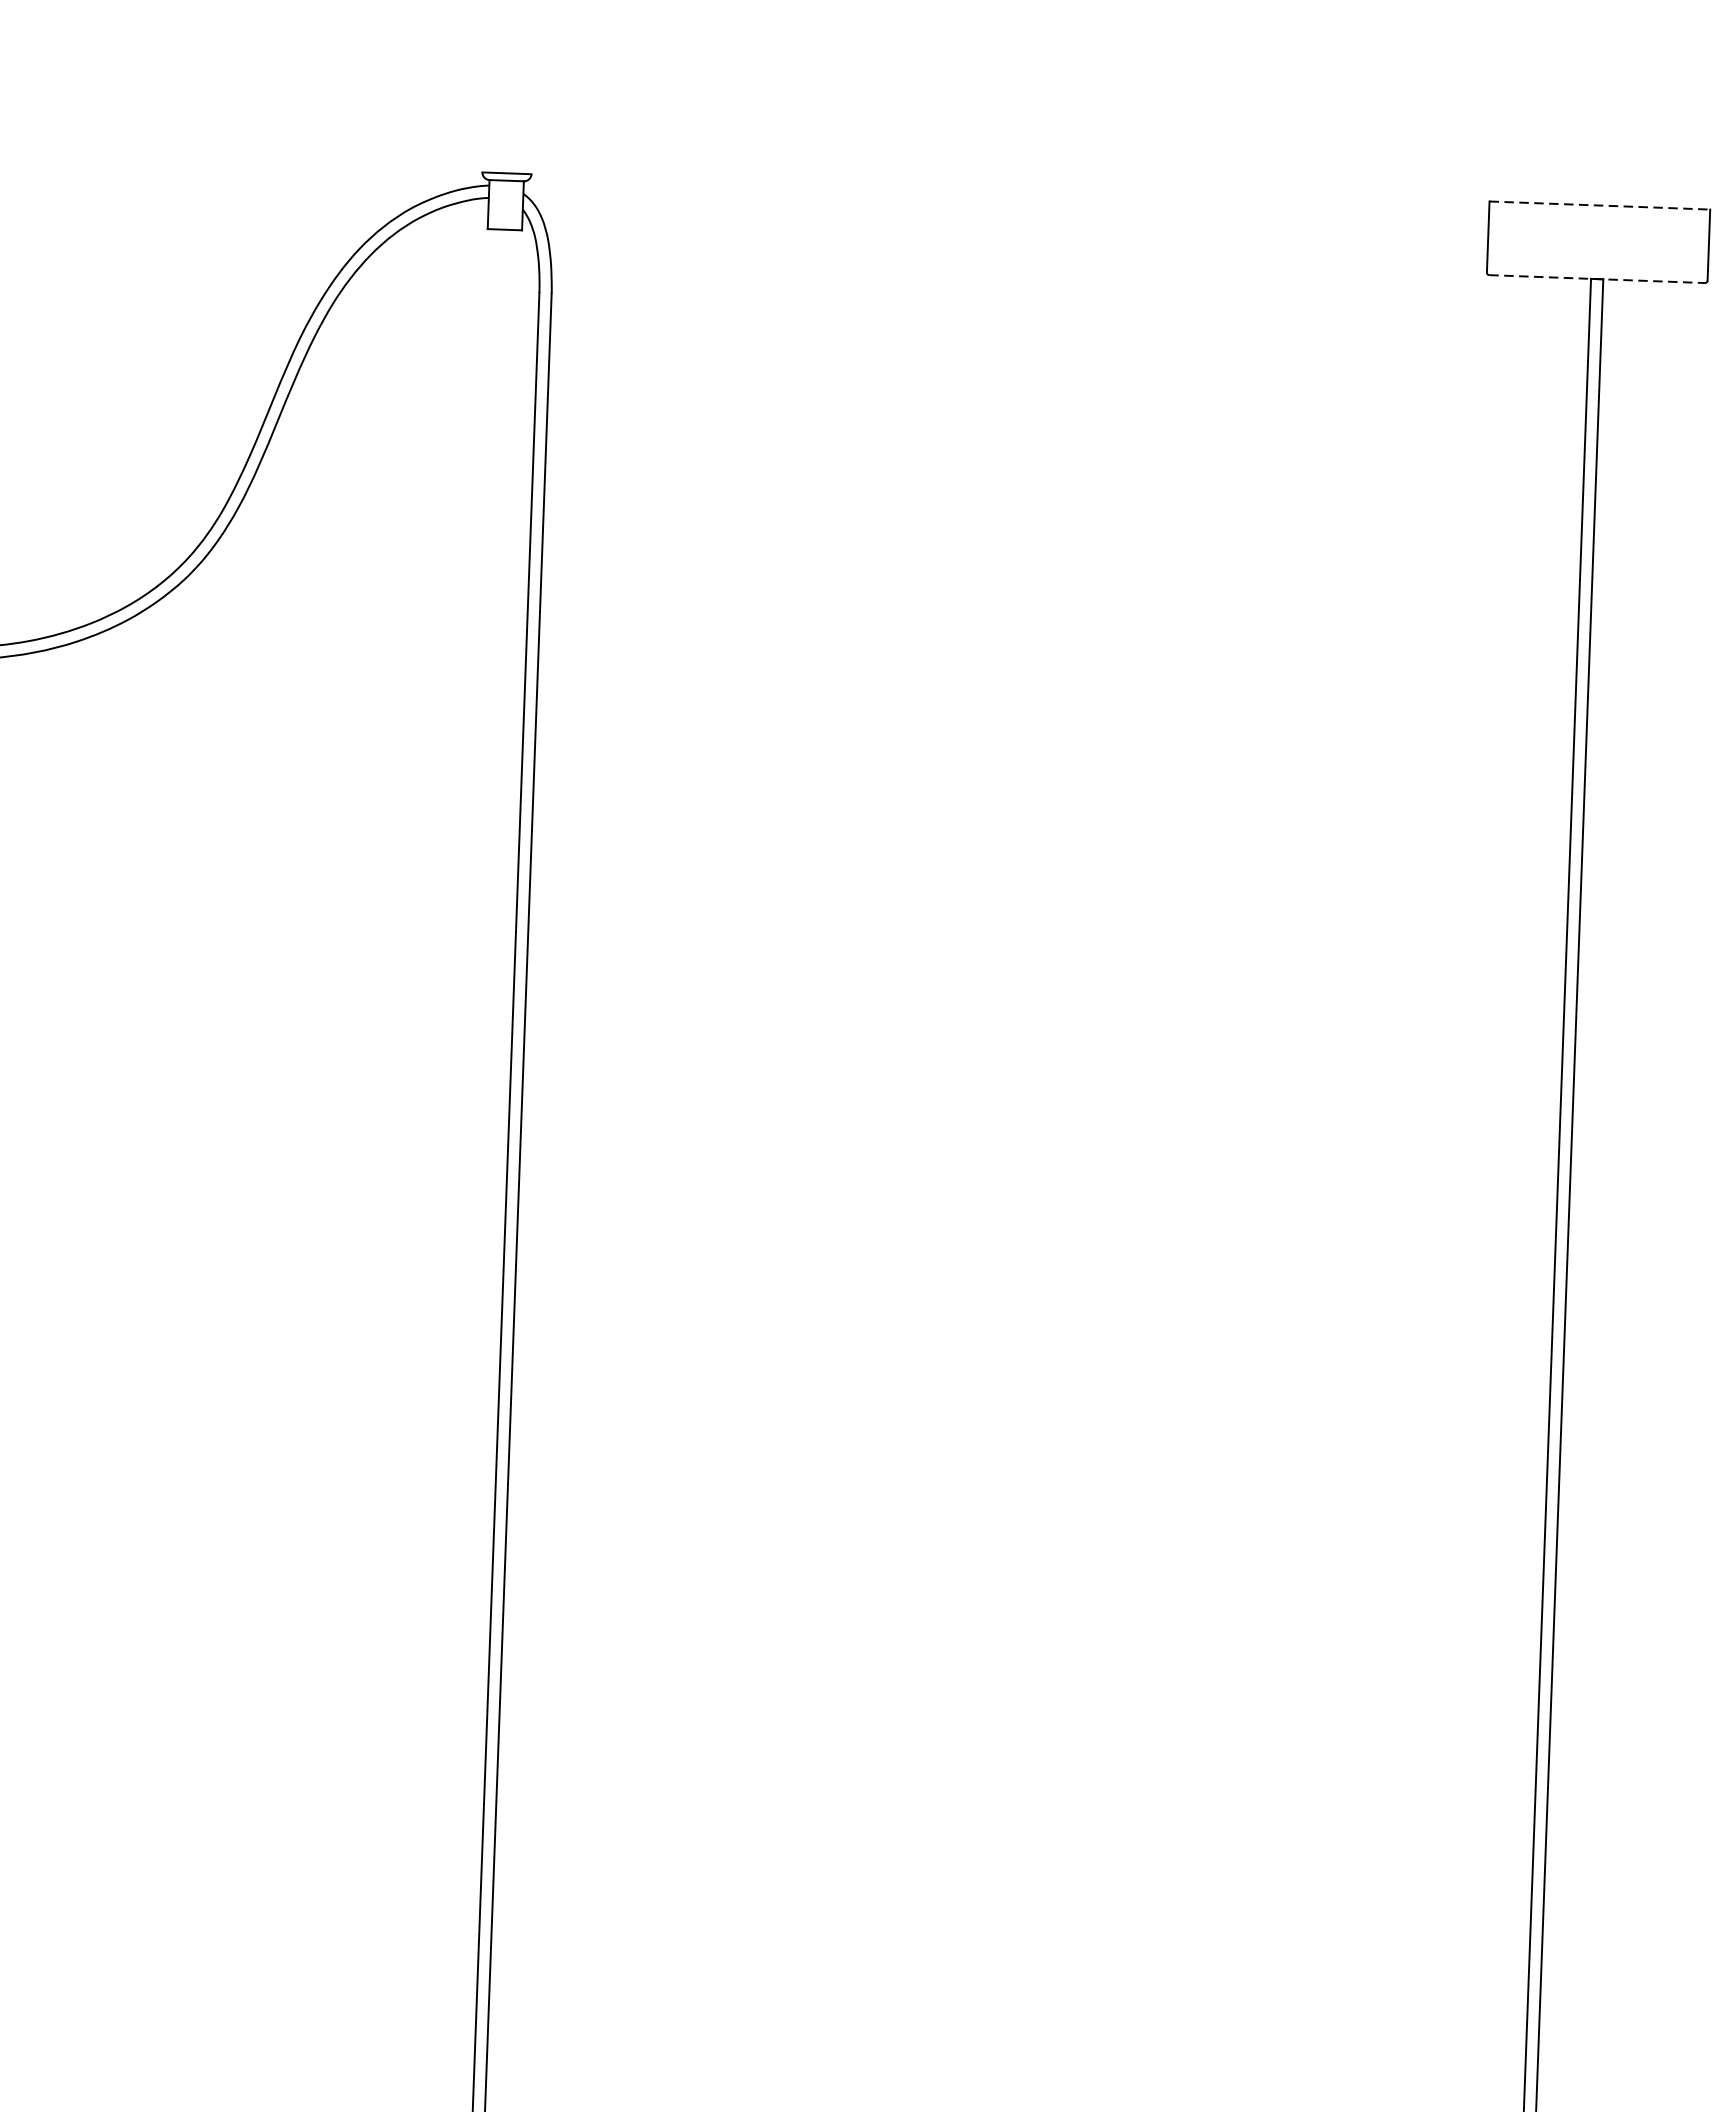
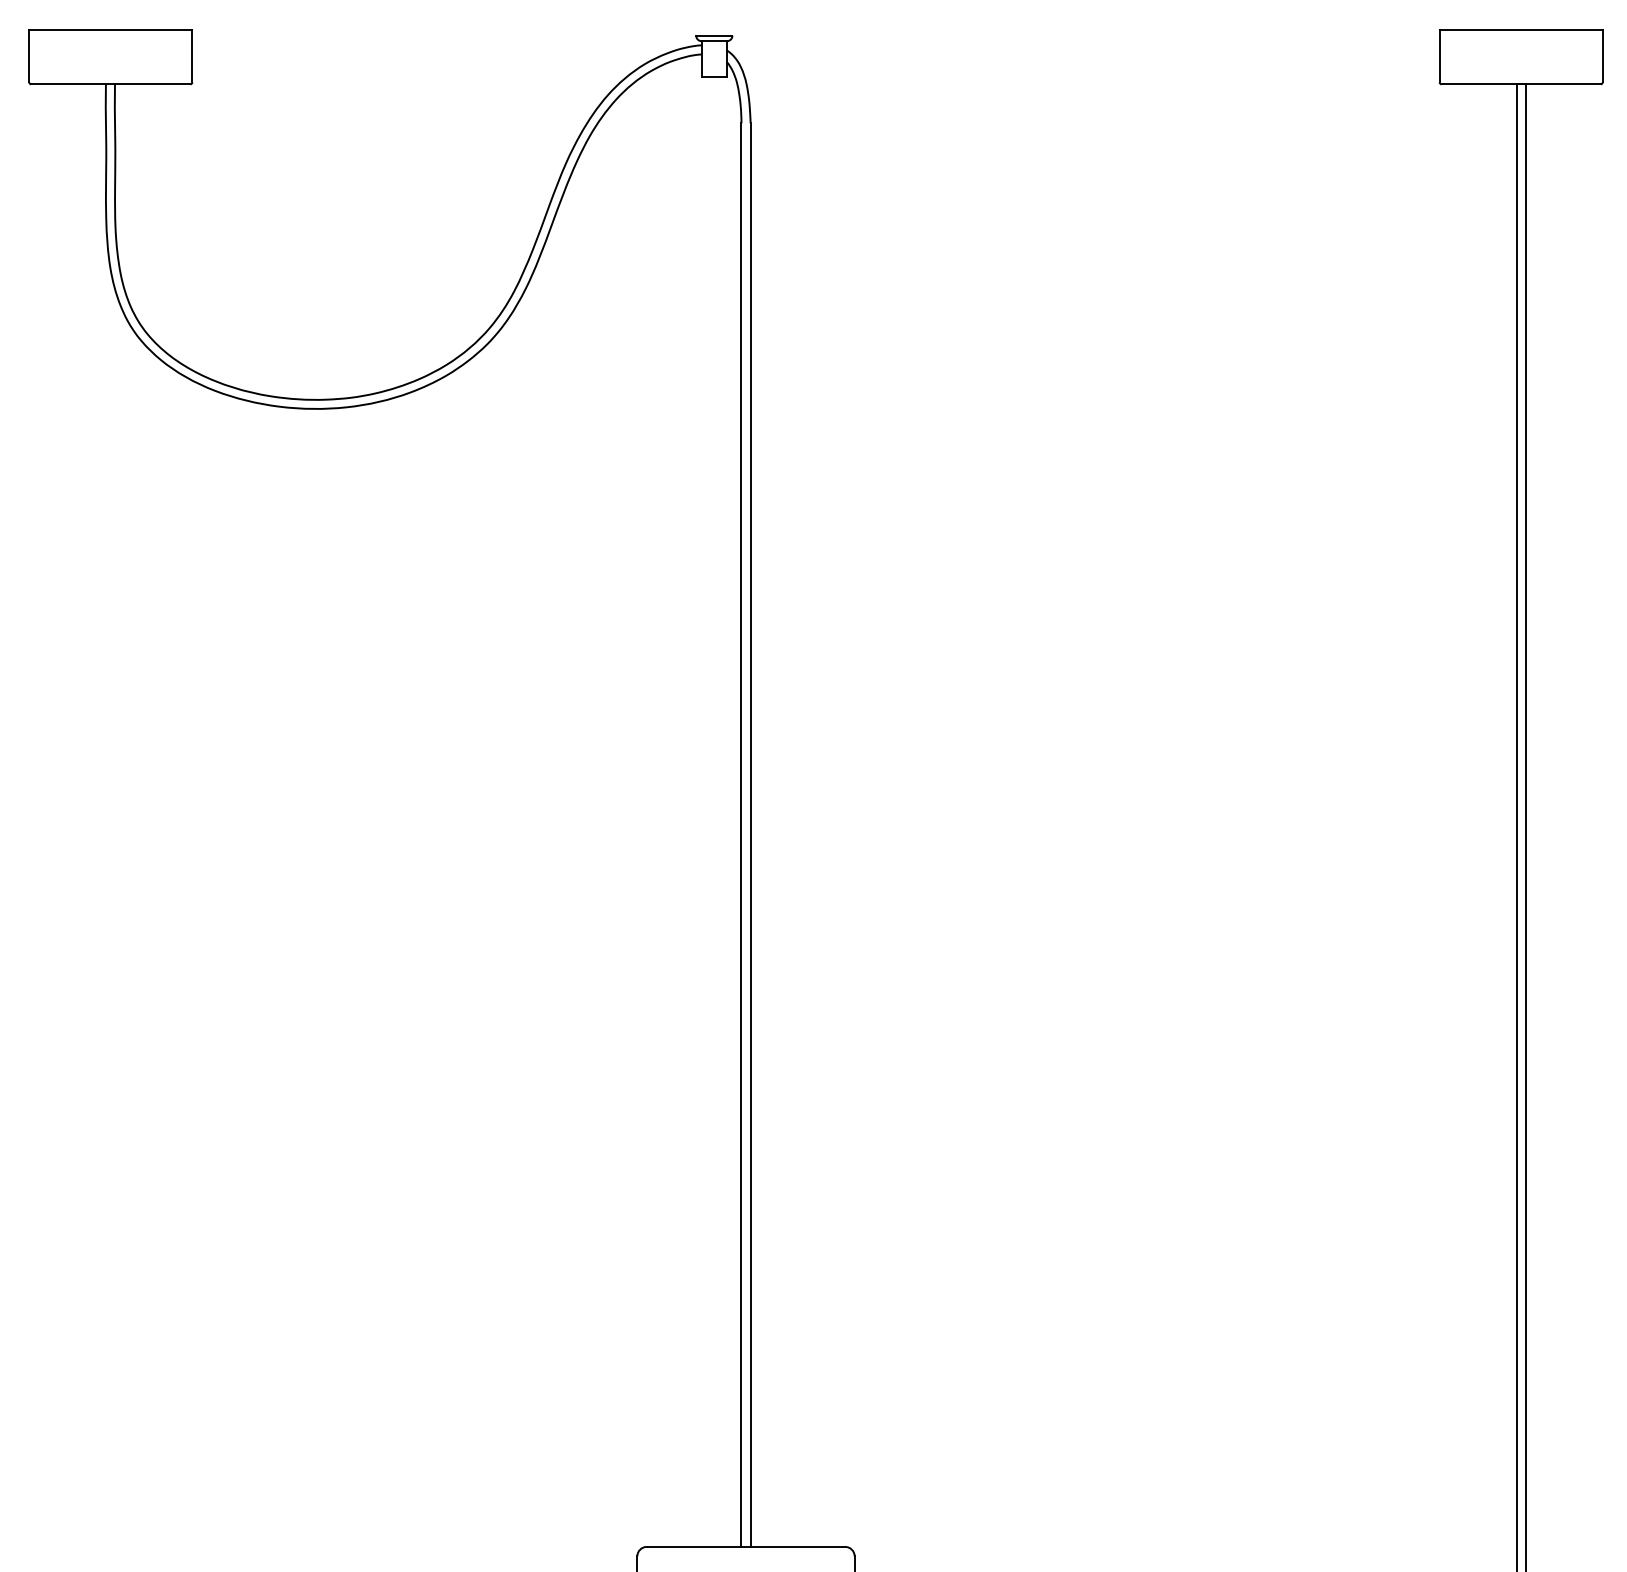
line: (1600, 204) -> (1521, 29), dashed -> solid
line: (1597, 279) -> (1521, 84), dashed -> solid

